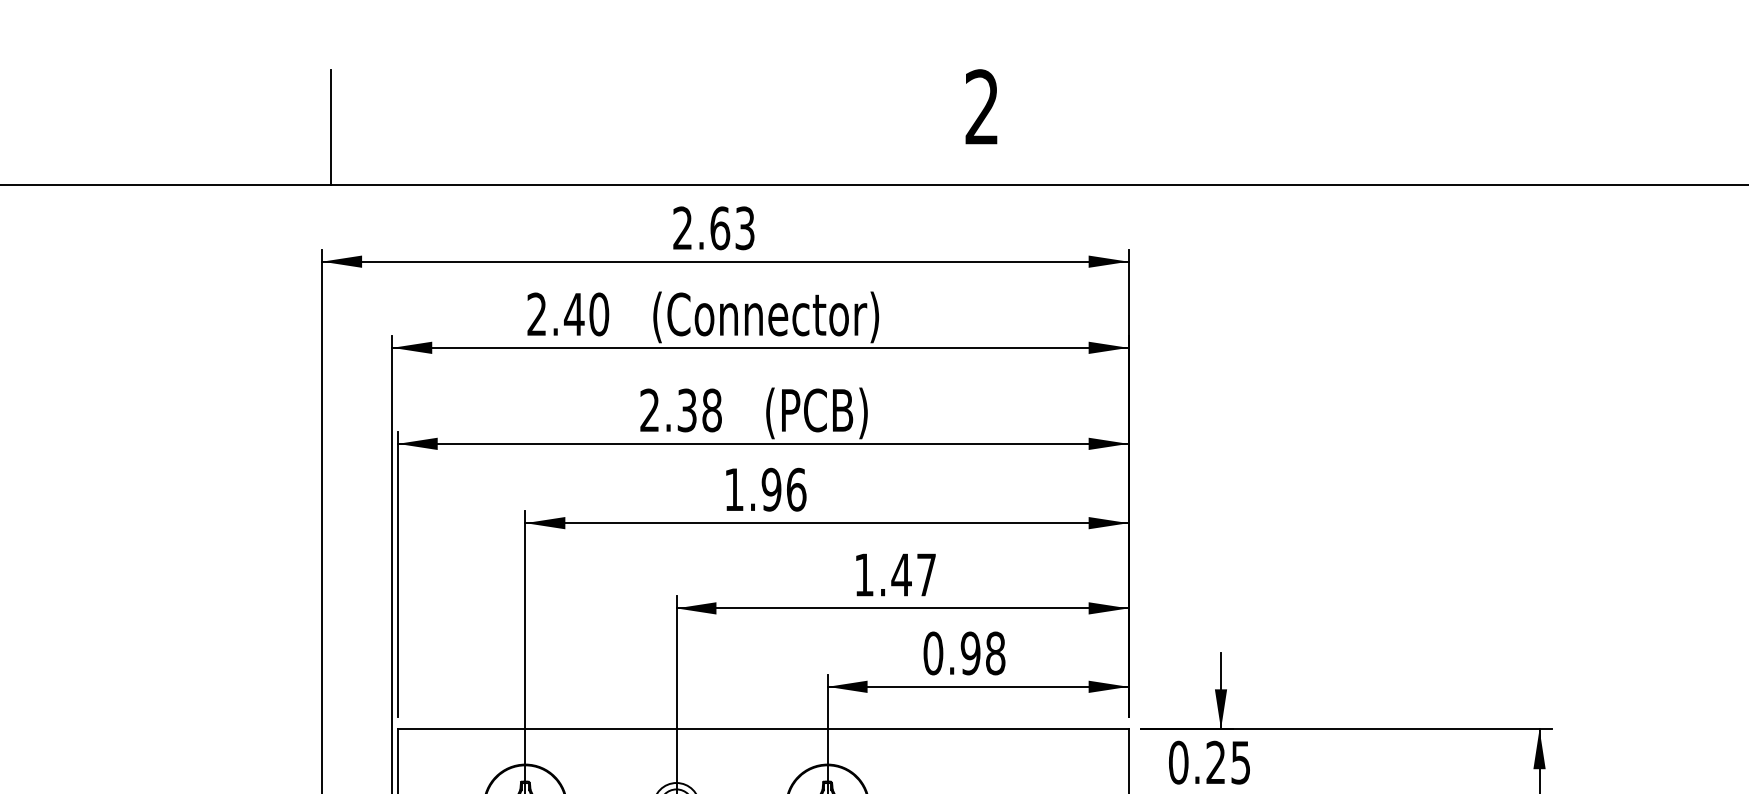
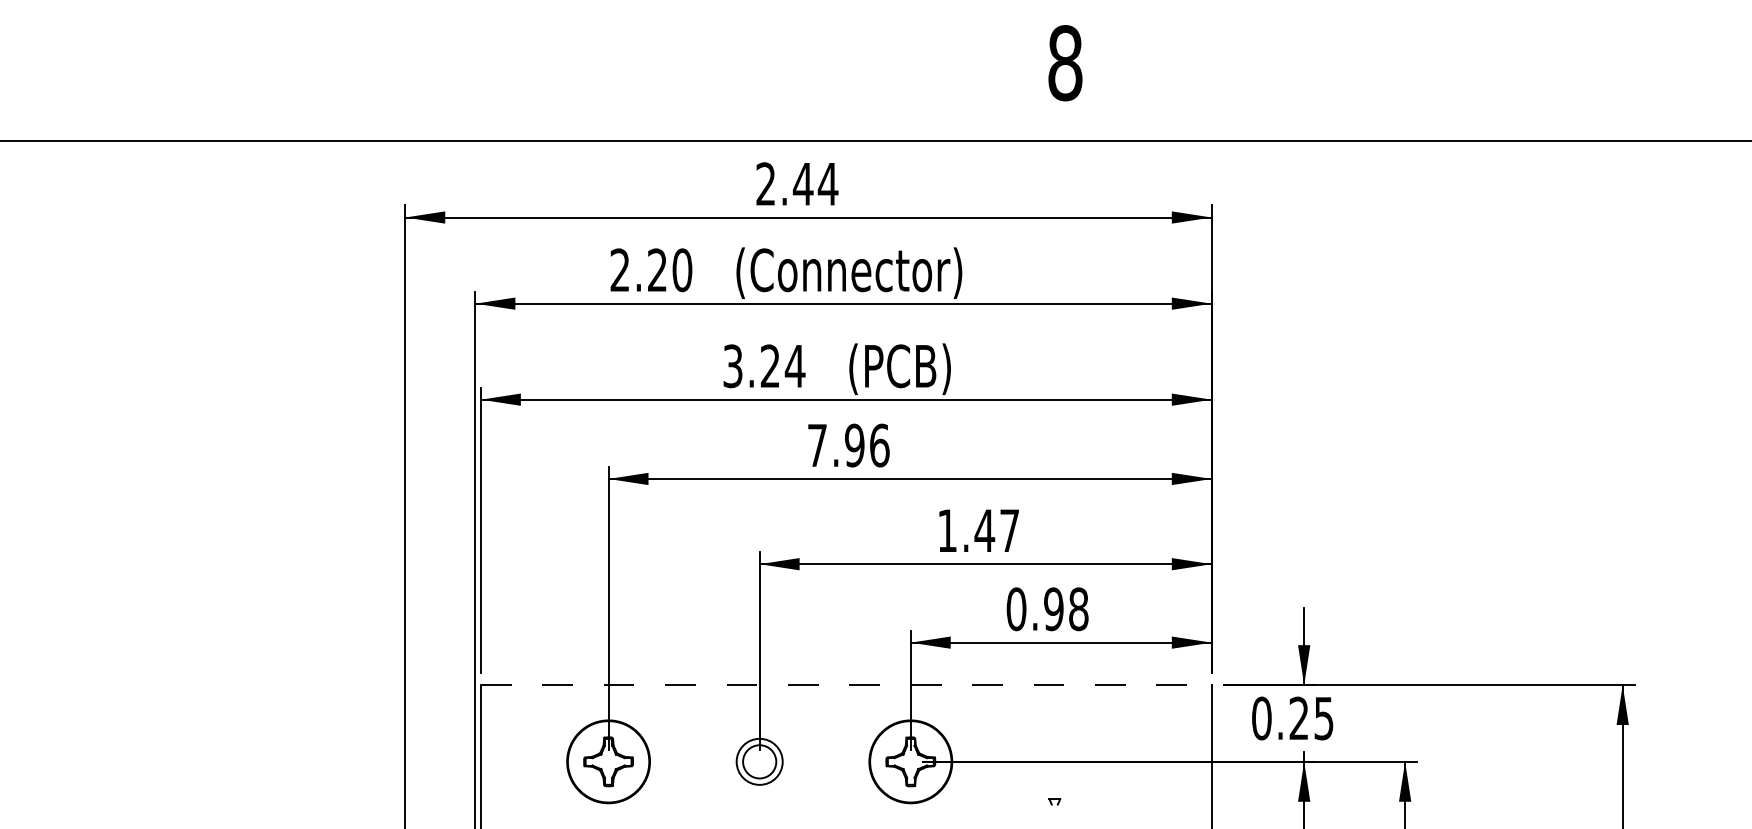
text: (982, 107) -> (1065, 63), 2 -> 8
line: (330, 126) -> (413, 82), removed
text: (732, 228) -> (815, 184), 2.63 -> 2.44
text: (574, 313) -> (657, 269), 2.40 -> 2.20
text: (681, 410) -> (764, 366), 2.38 -> 3.24
text: (734, 489) -> (817, 445), 1.96 -> 7.96
line: (763, 729) -> (846, 685), solid -> dashed

